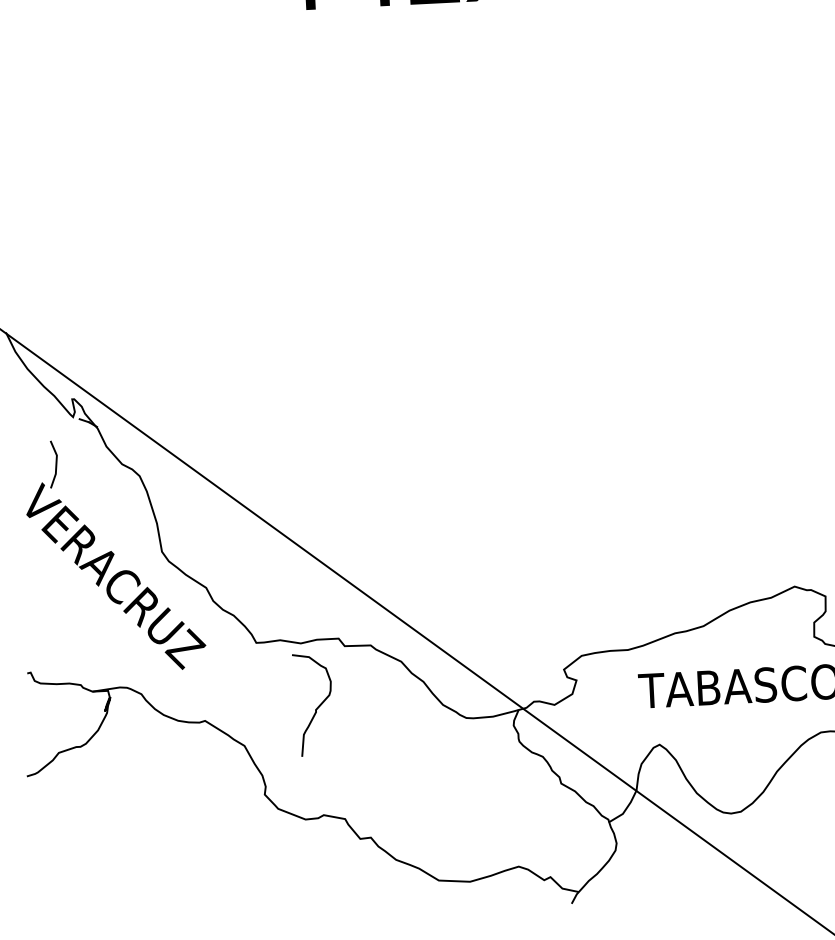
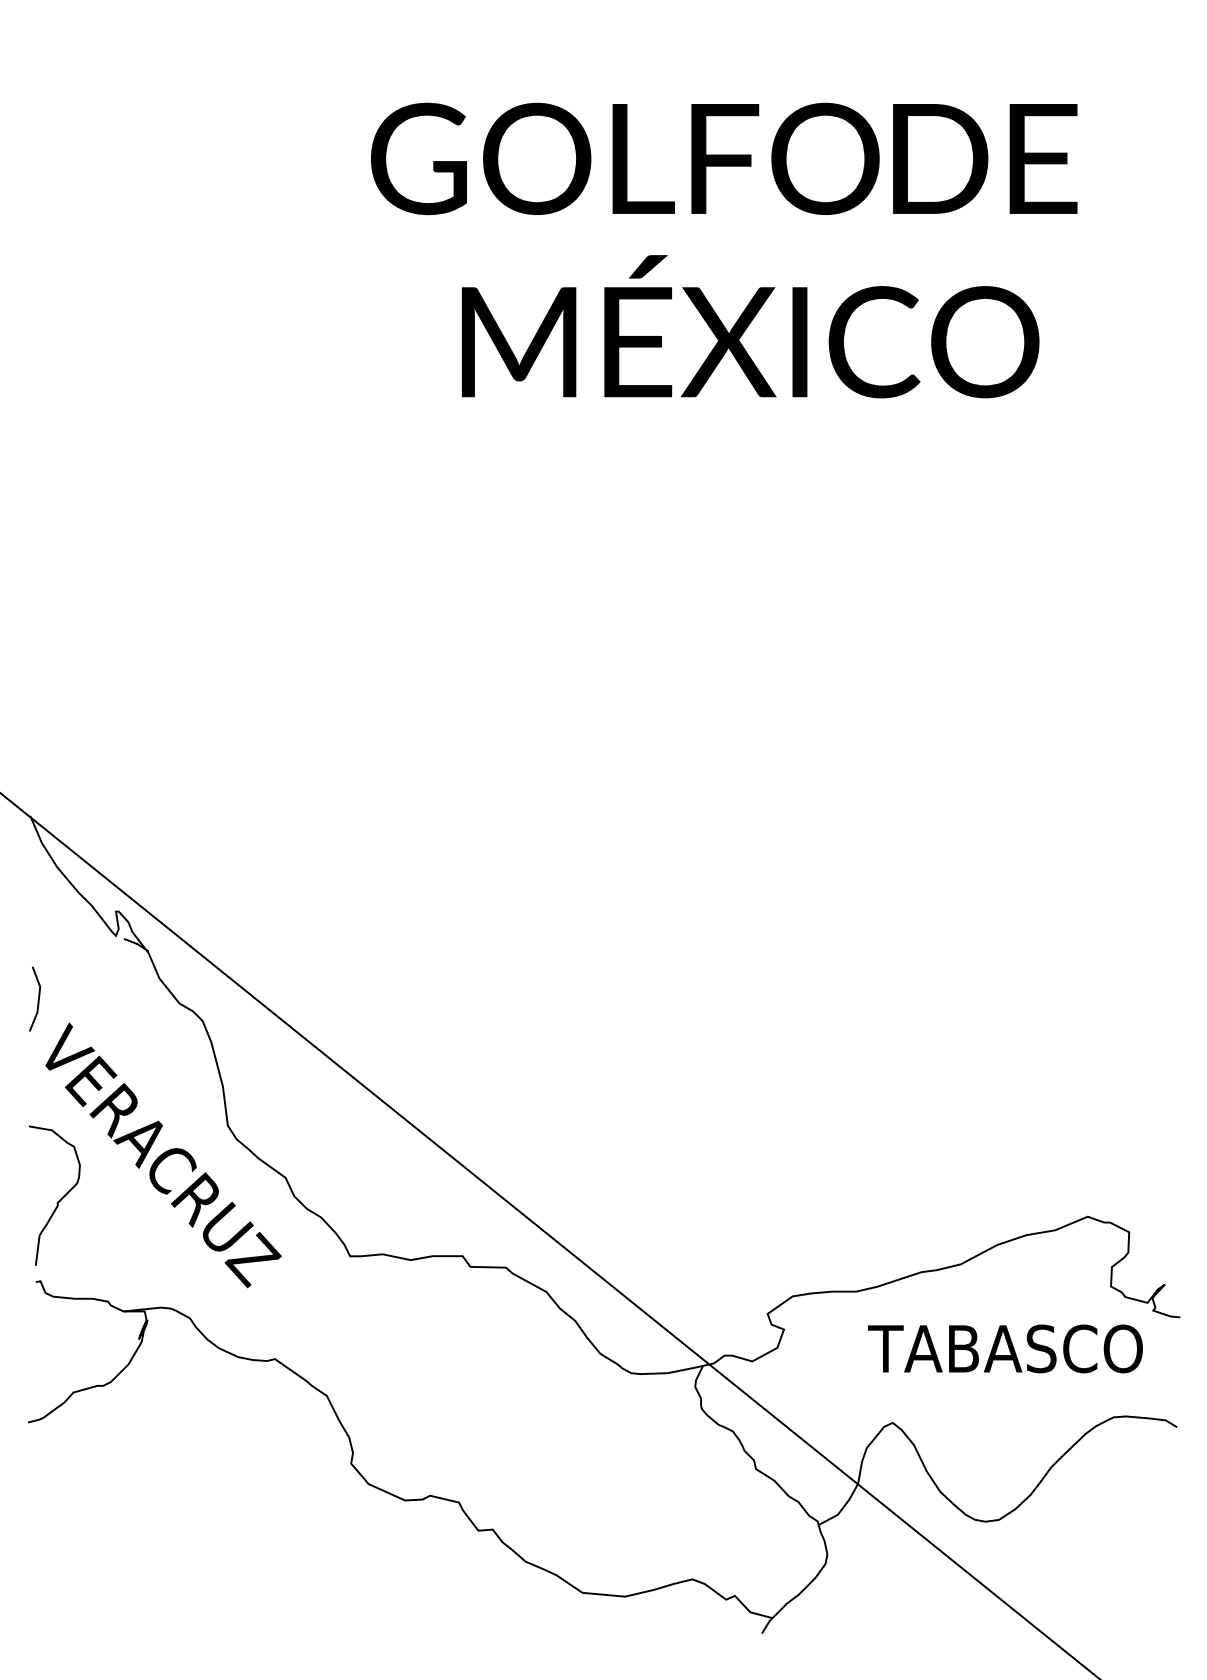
line: (55, 465) -> (37, 1000), moved
curve: (317, 707) -> (59, 1199), moved

